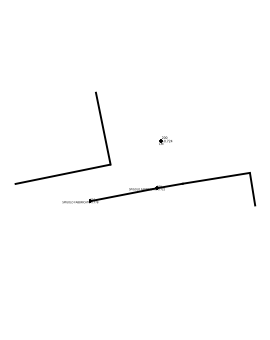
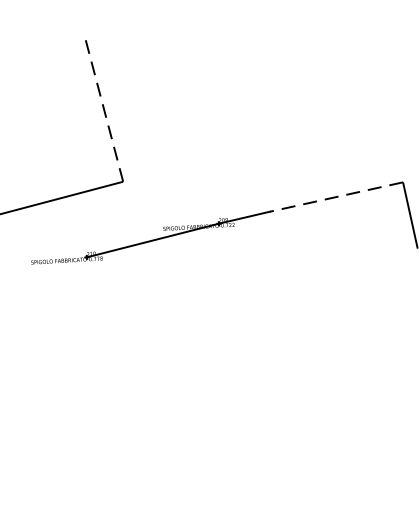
line: (103, 128) -> (104, 110), solid -> dashed
part: (165, 140) -> (230, 127), removed
line: (215, 178) -> (334, 197), solid -> dashed

